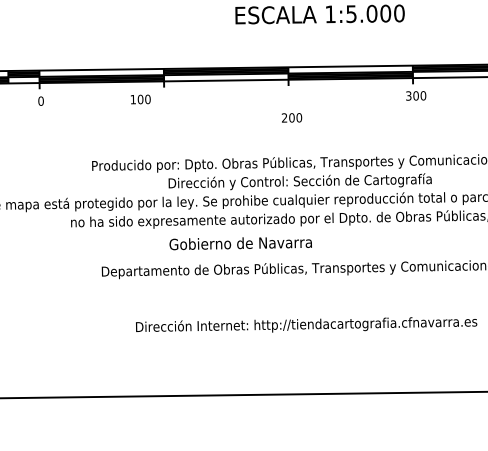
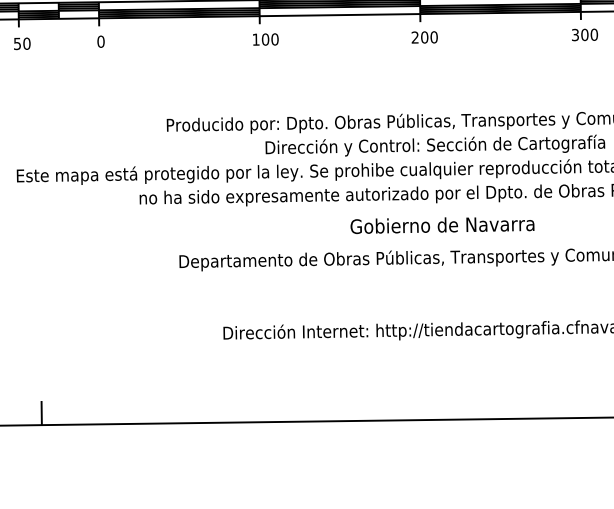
text: (140, 99) -> (265, 39), moved
text: (291, 117) -> (424, 36), moved
text: (240, 243) -> (442, 225), moved

